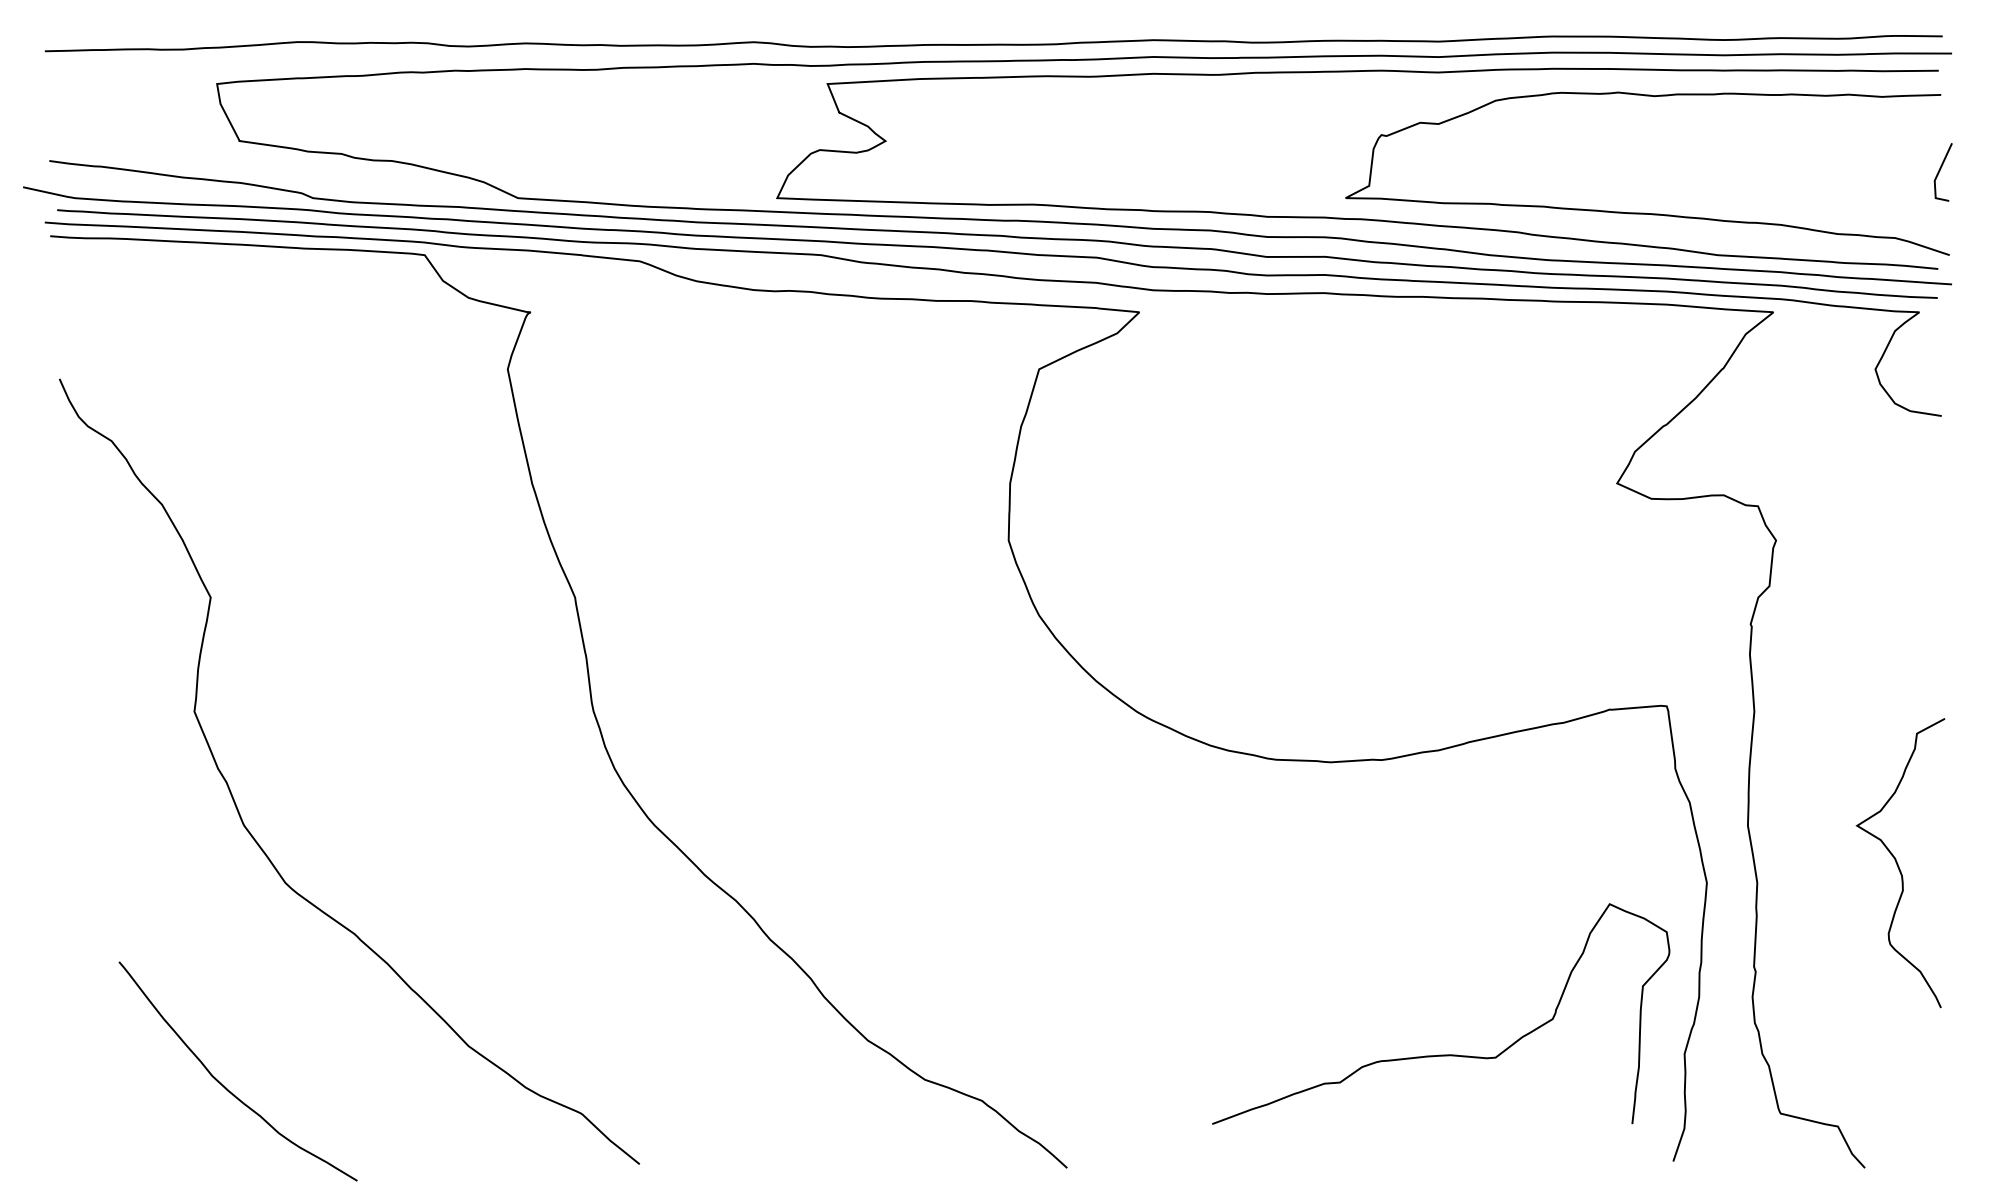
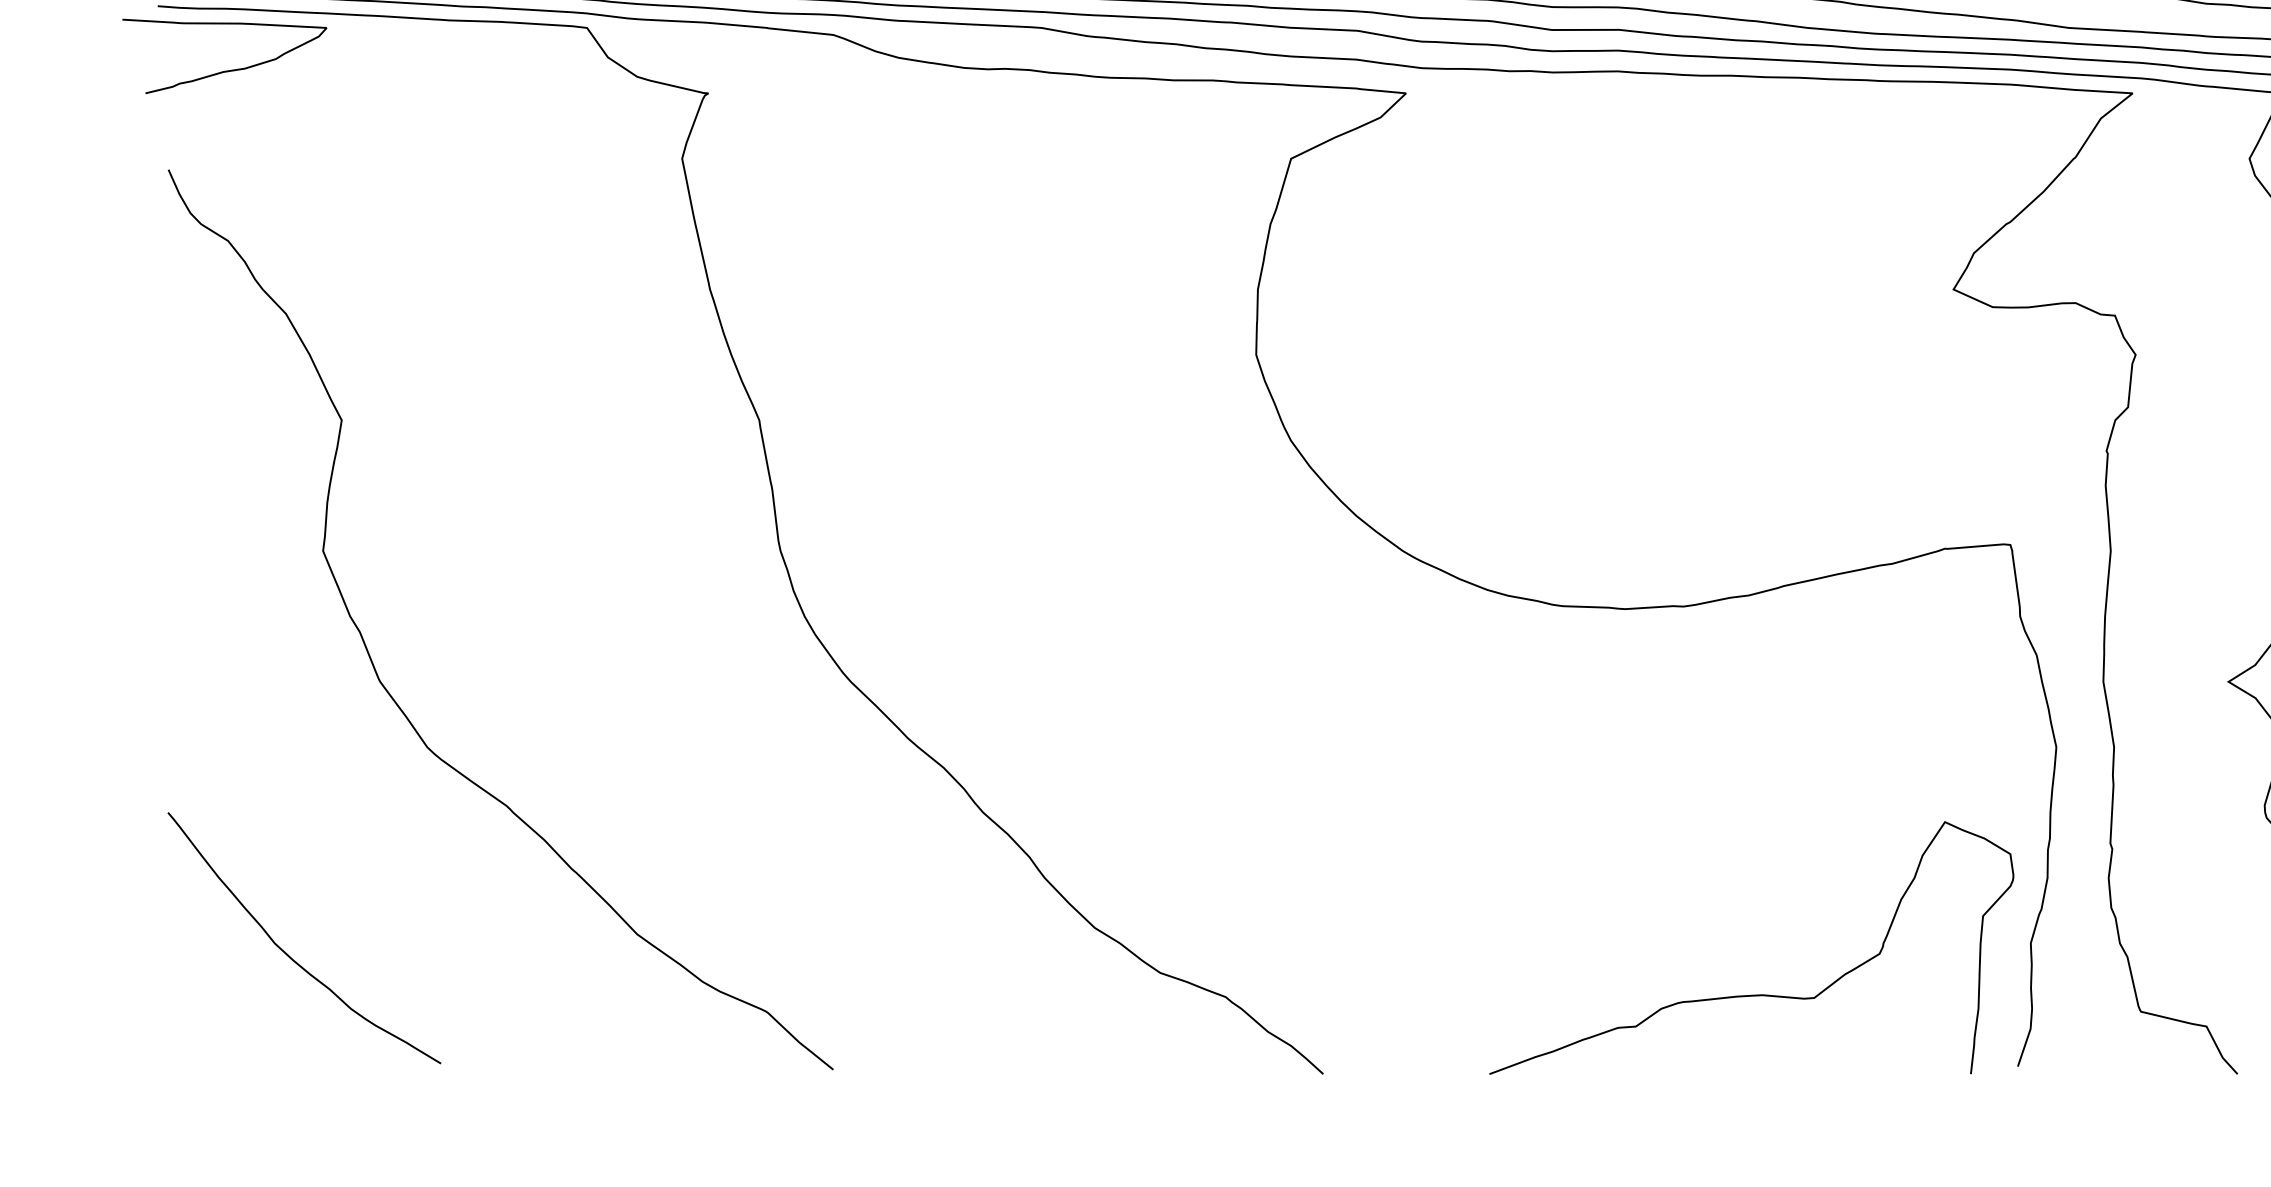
curve: (112, 291) -> (229, 69), added
curve: (1441, 1054) -> (1752, 994), moved
curve: (224, 1085) -> (288, 954), moved

